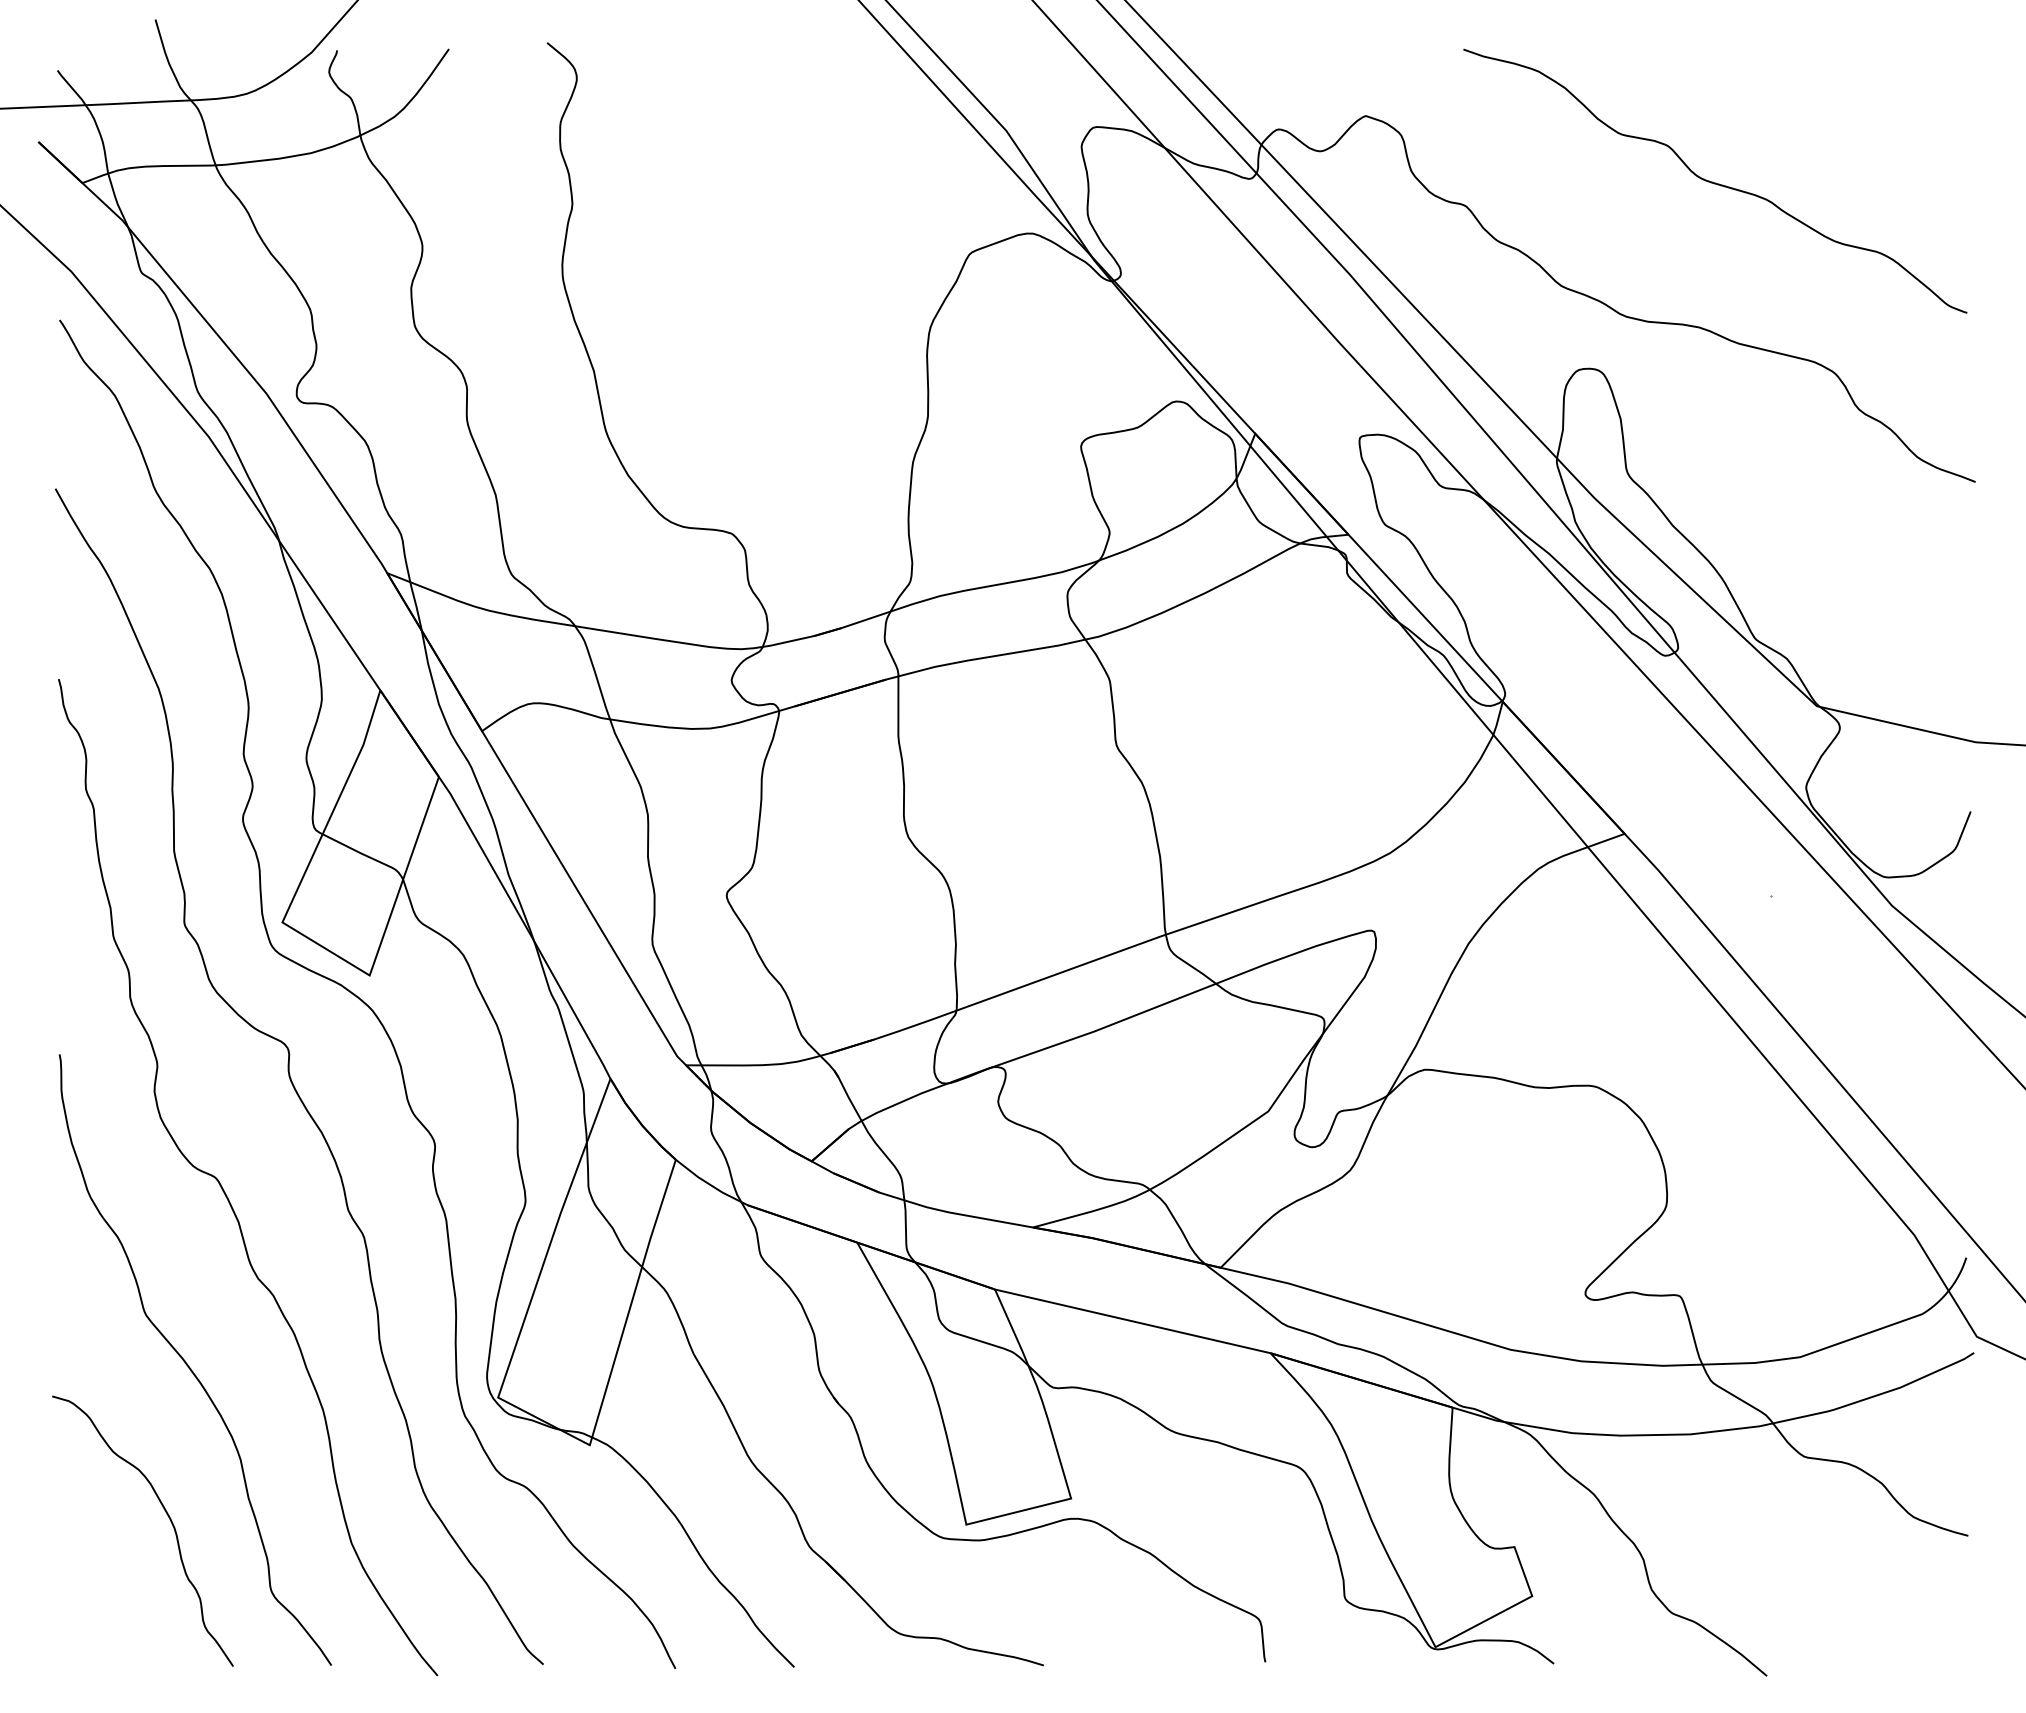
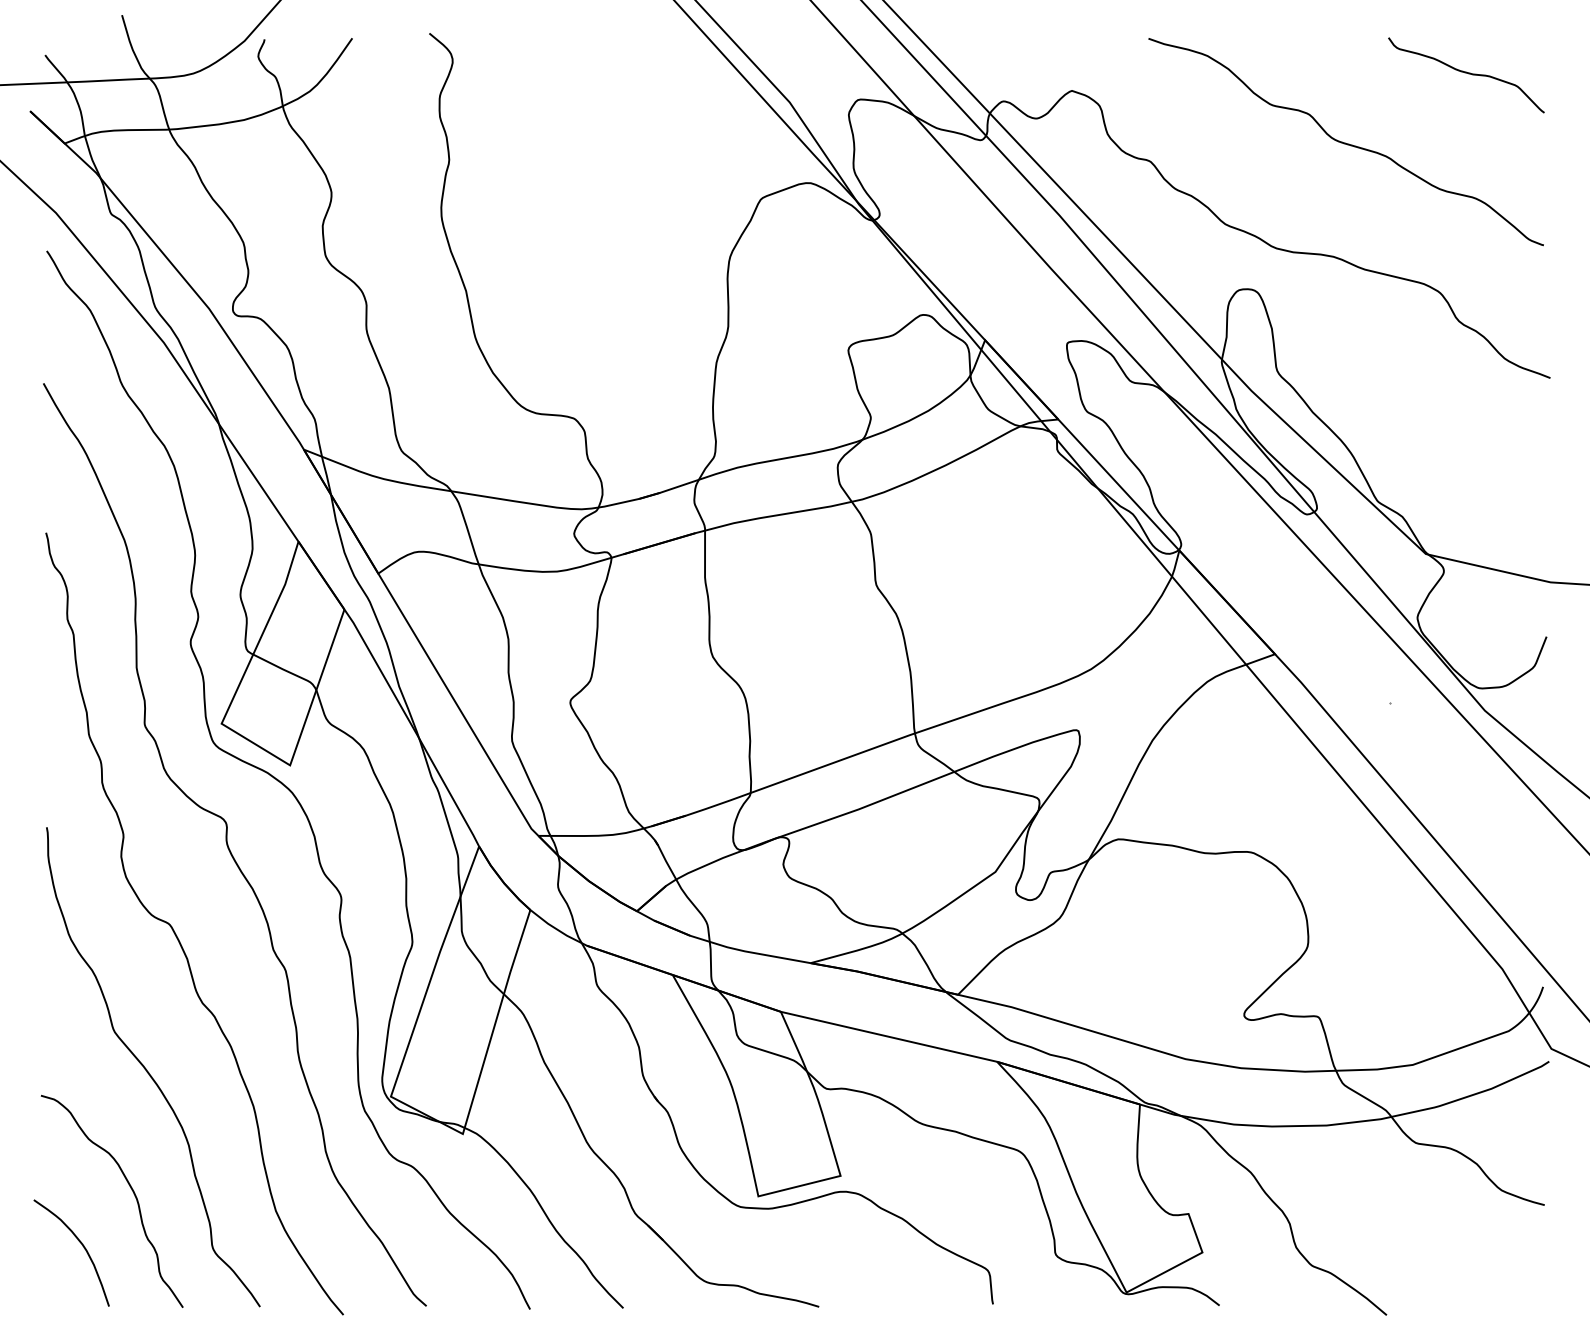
curve: (1870, 94) -> (1467, 73), added
curve: (105, 1588) -> (82, 1246), added

